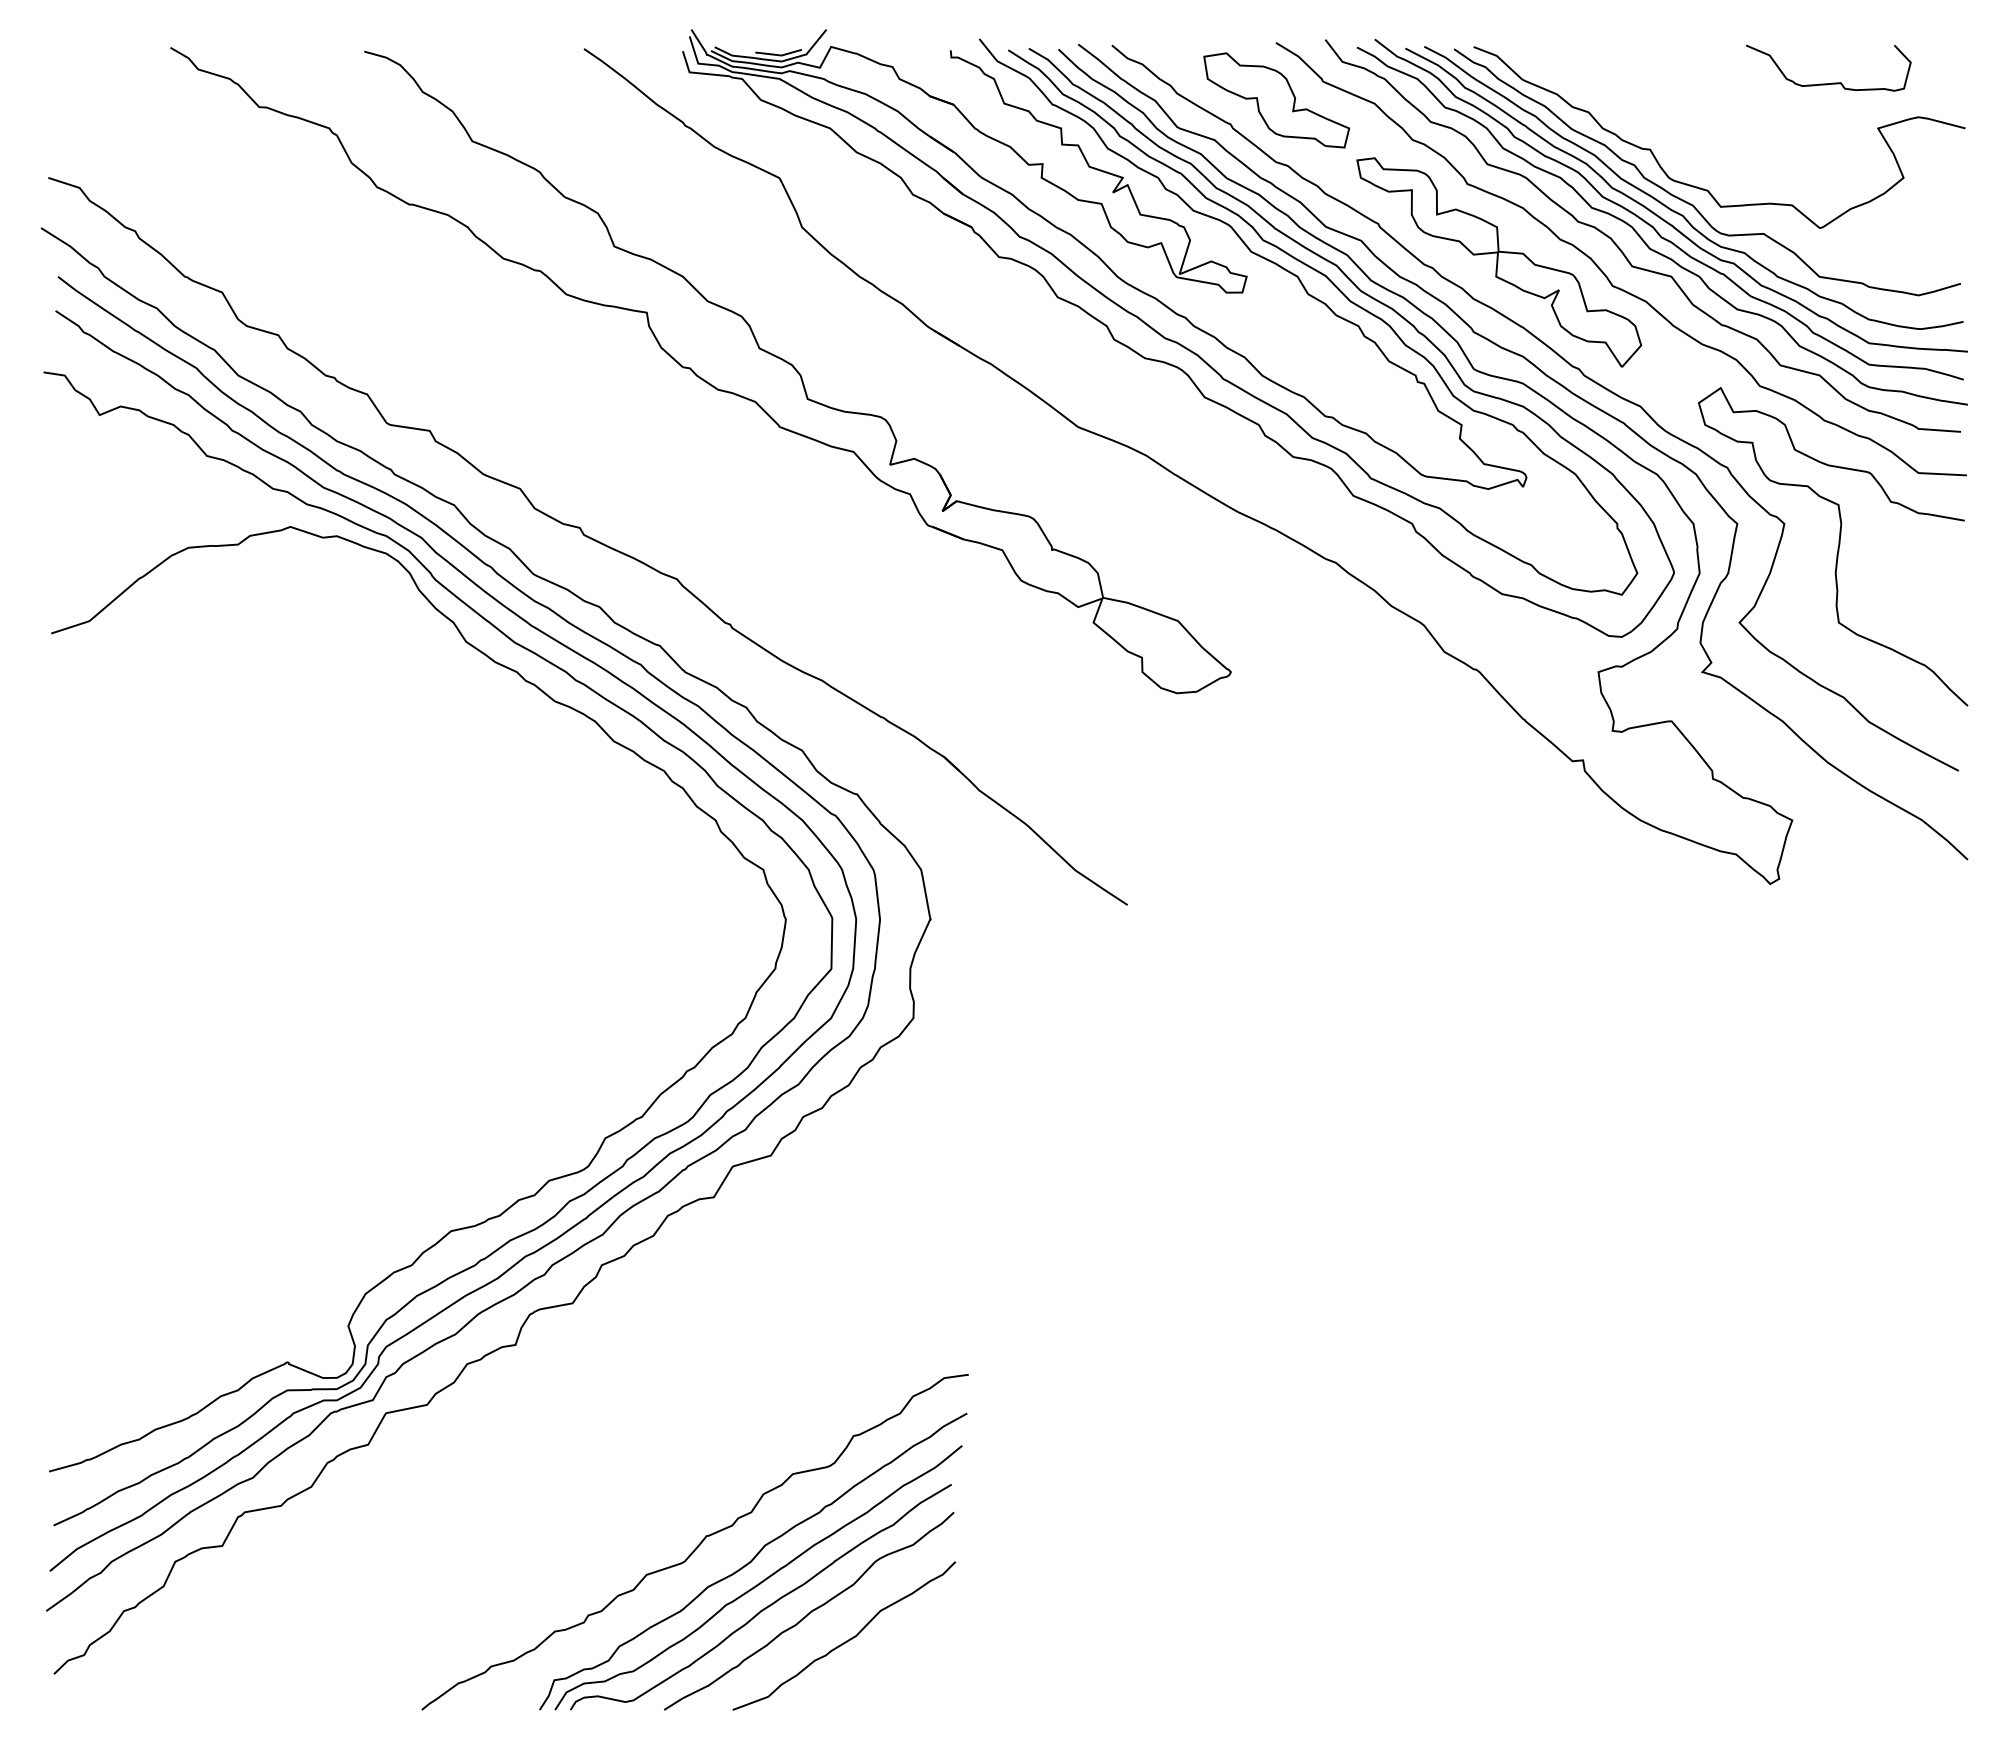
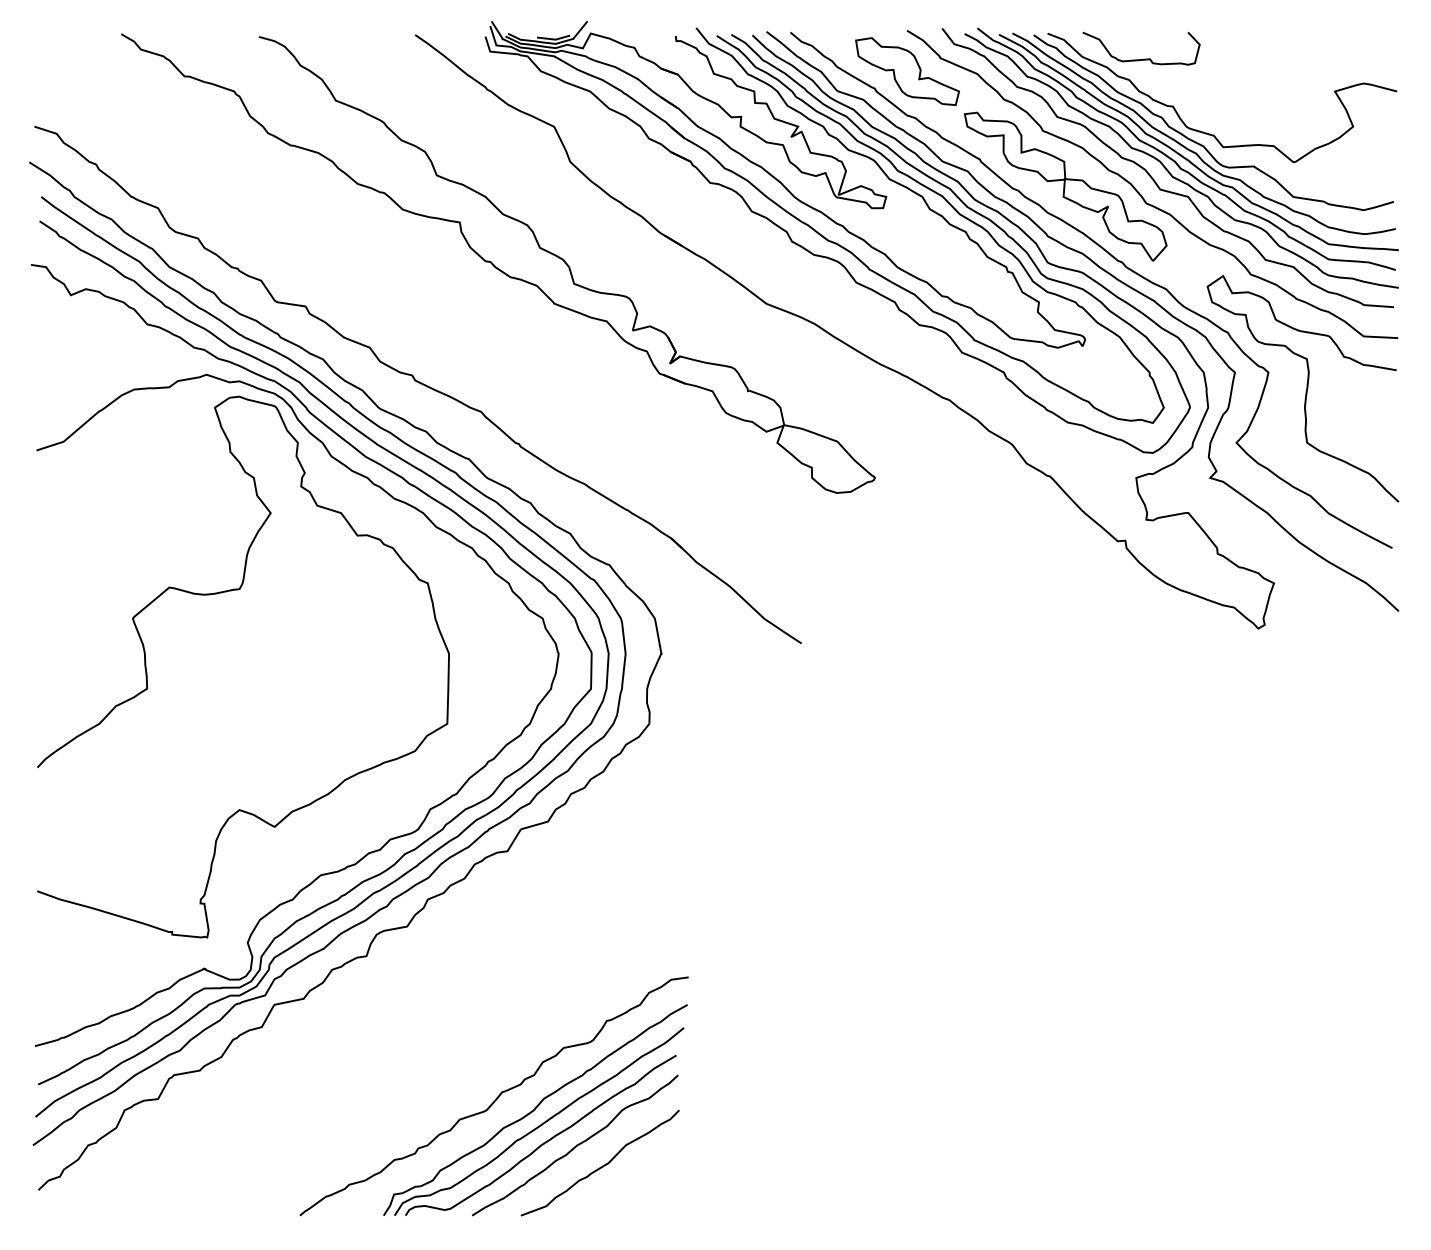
curve: (1832, 82) -> (1144, 58), moved
curve: (320, 832) -> (227, 591), added

